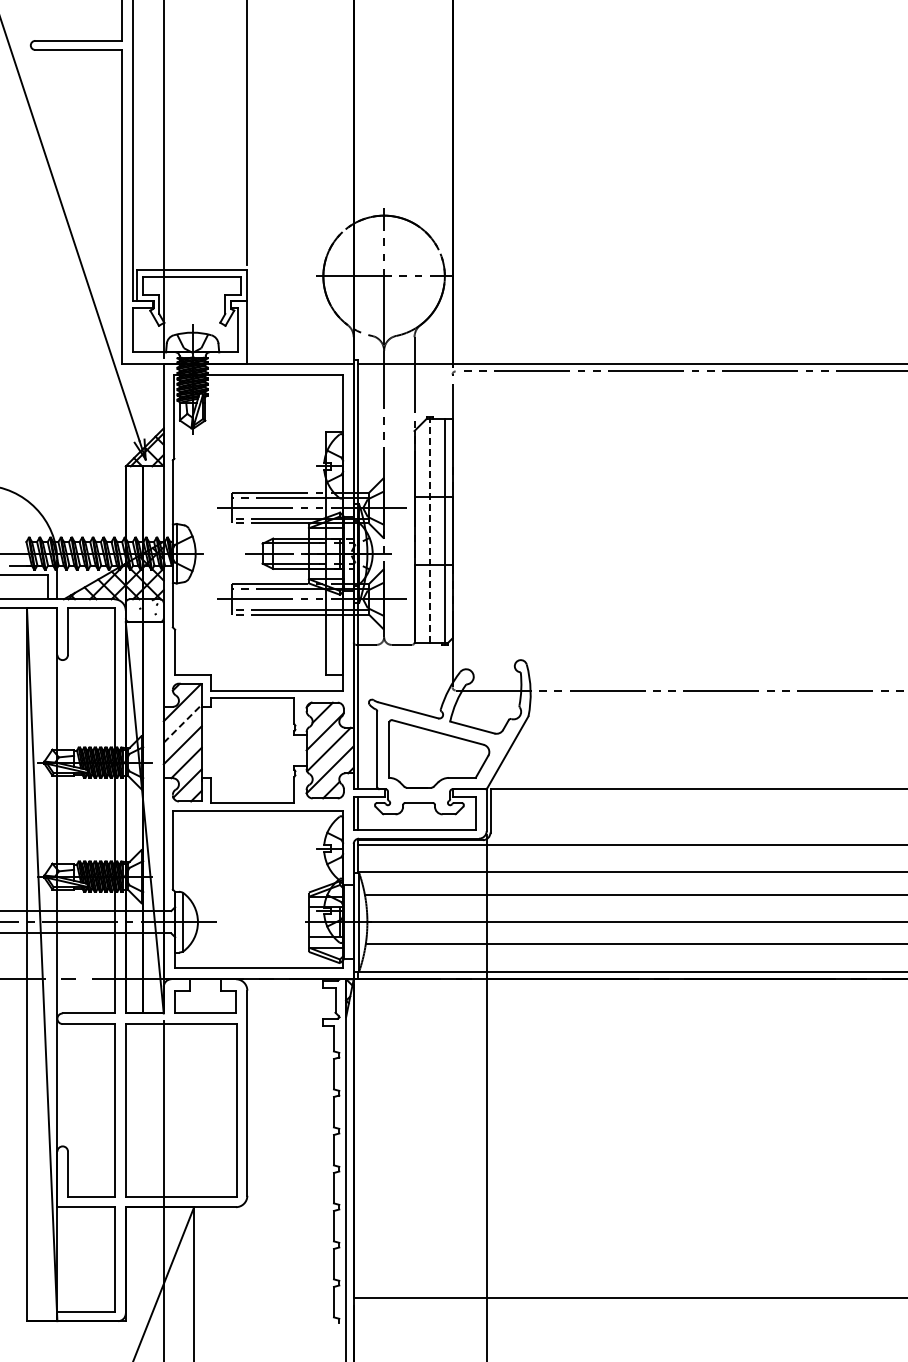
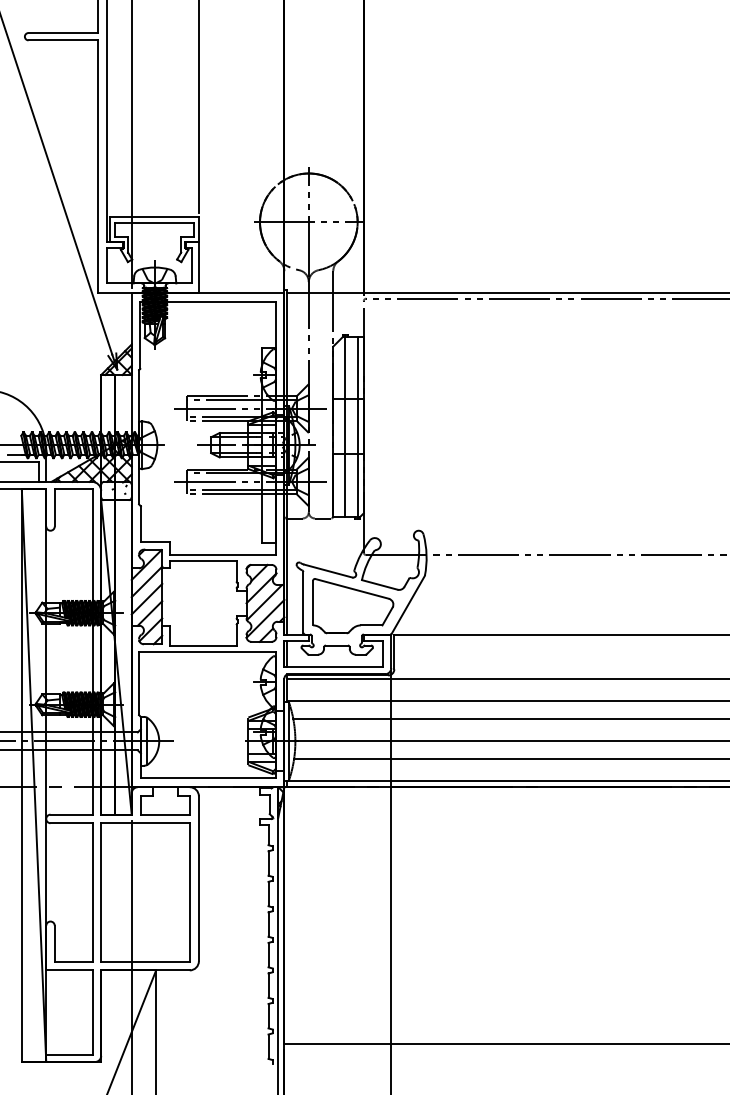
line: (429, 529) -> (345, 425), dashed -> solid
line: (182, 723) -> (146, 581), dashed -> solid

